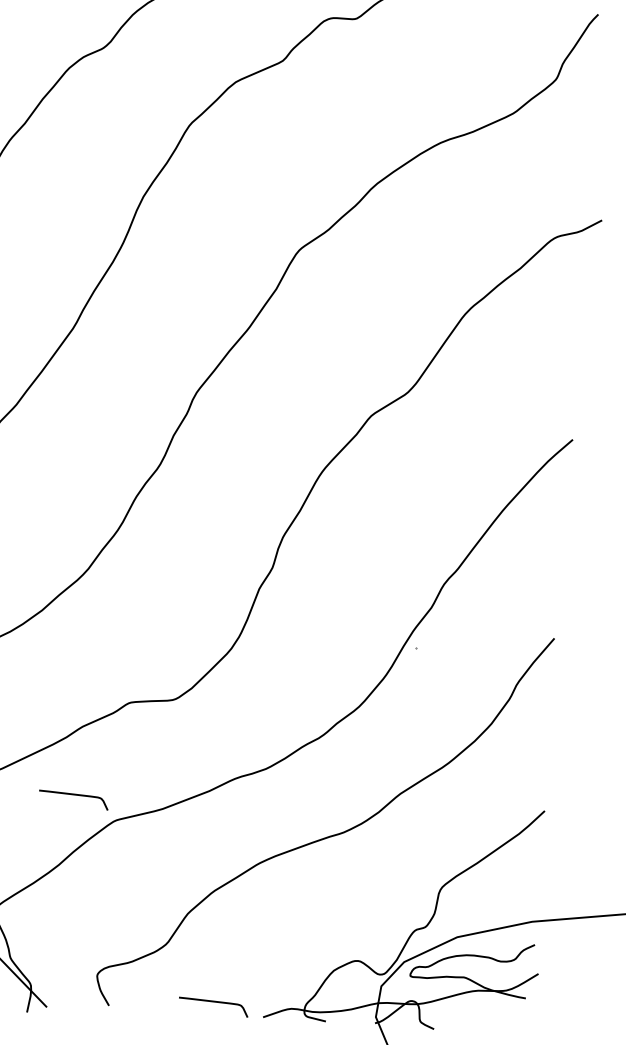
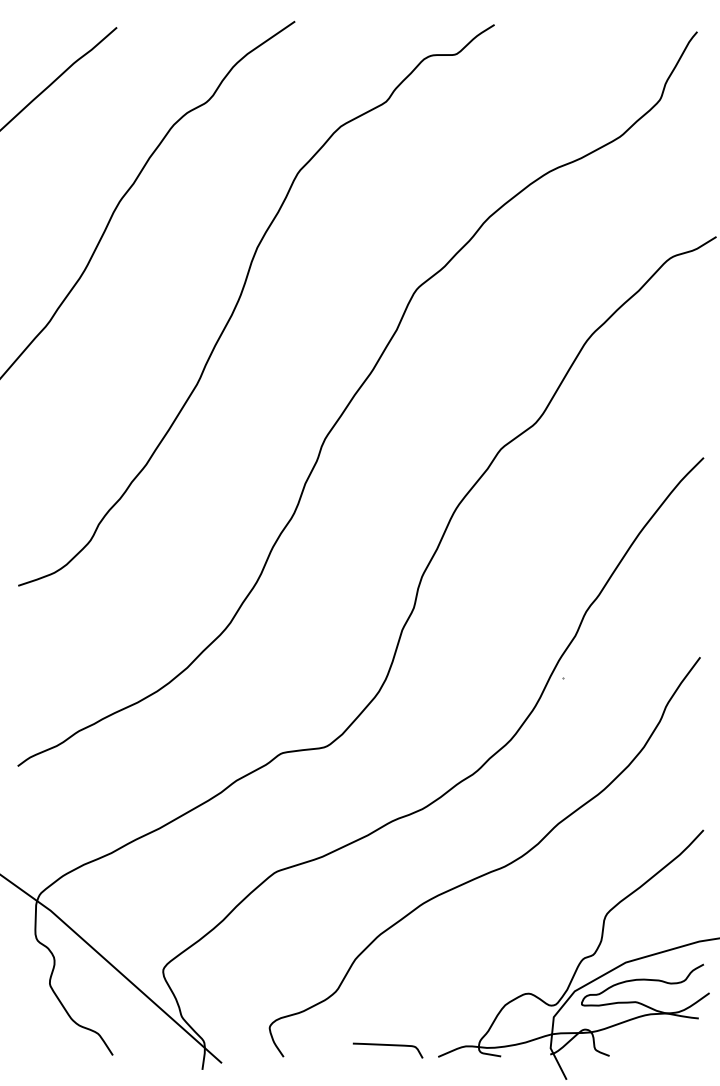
curve: (73, 794) -> (232, 849), removed

